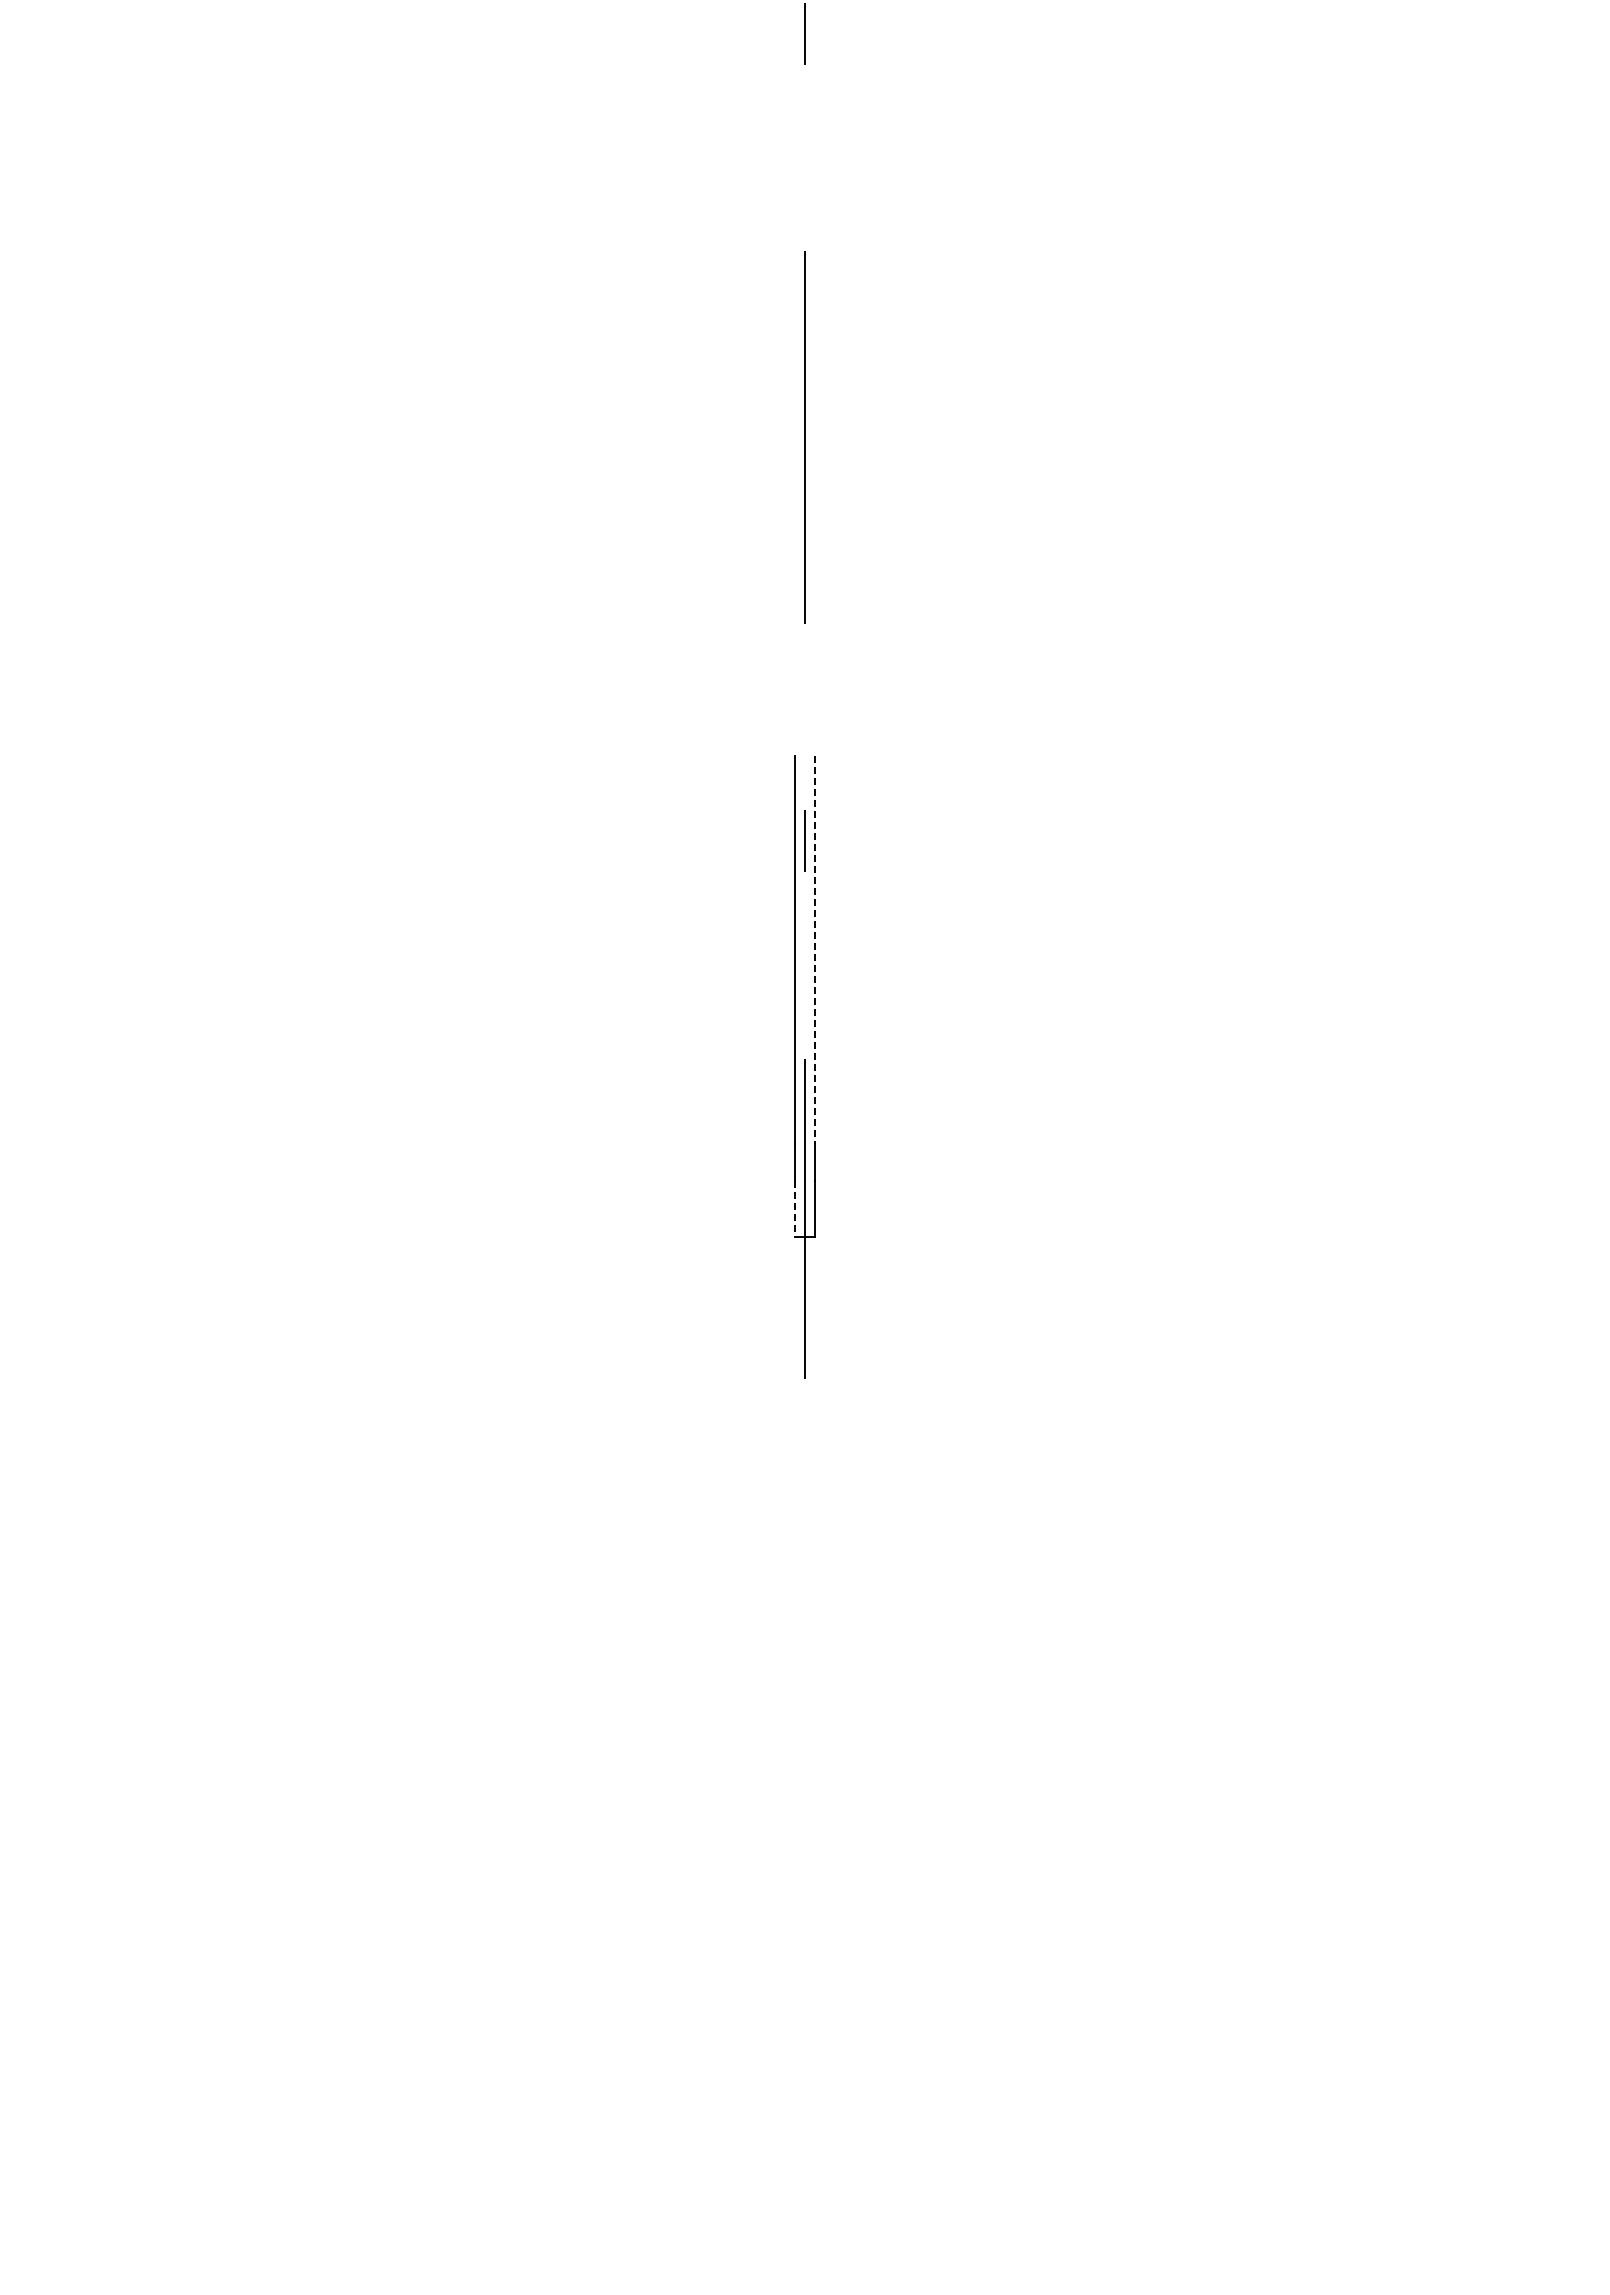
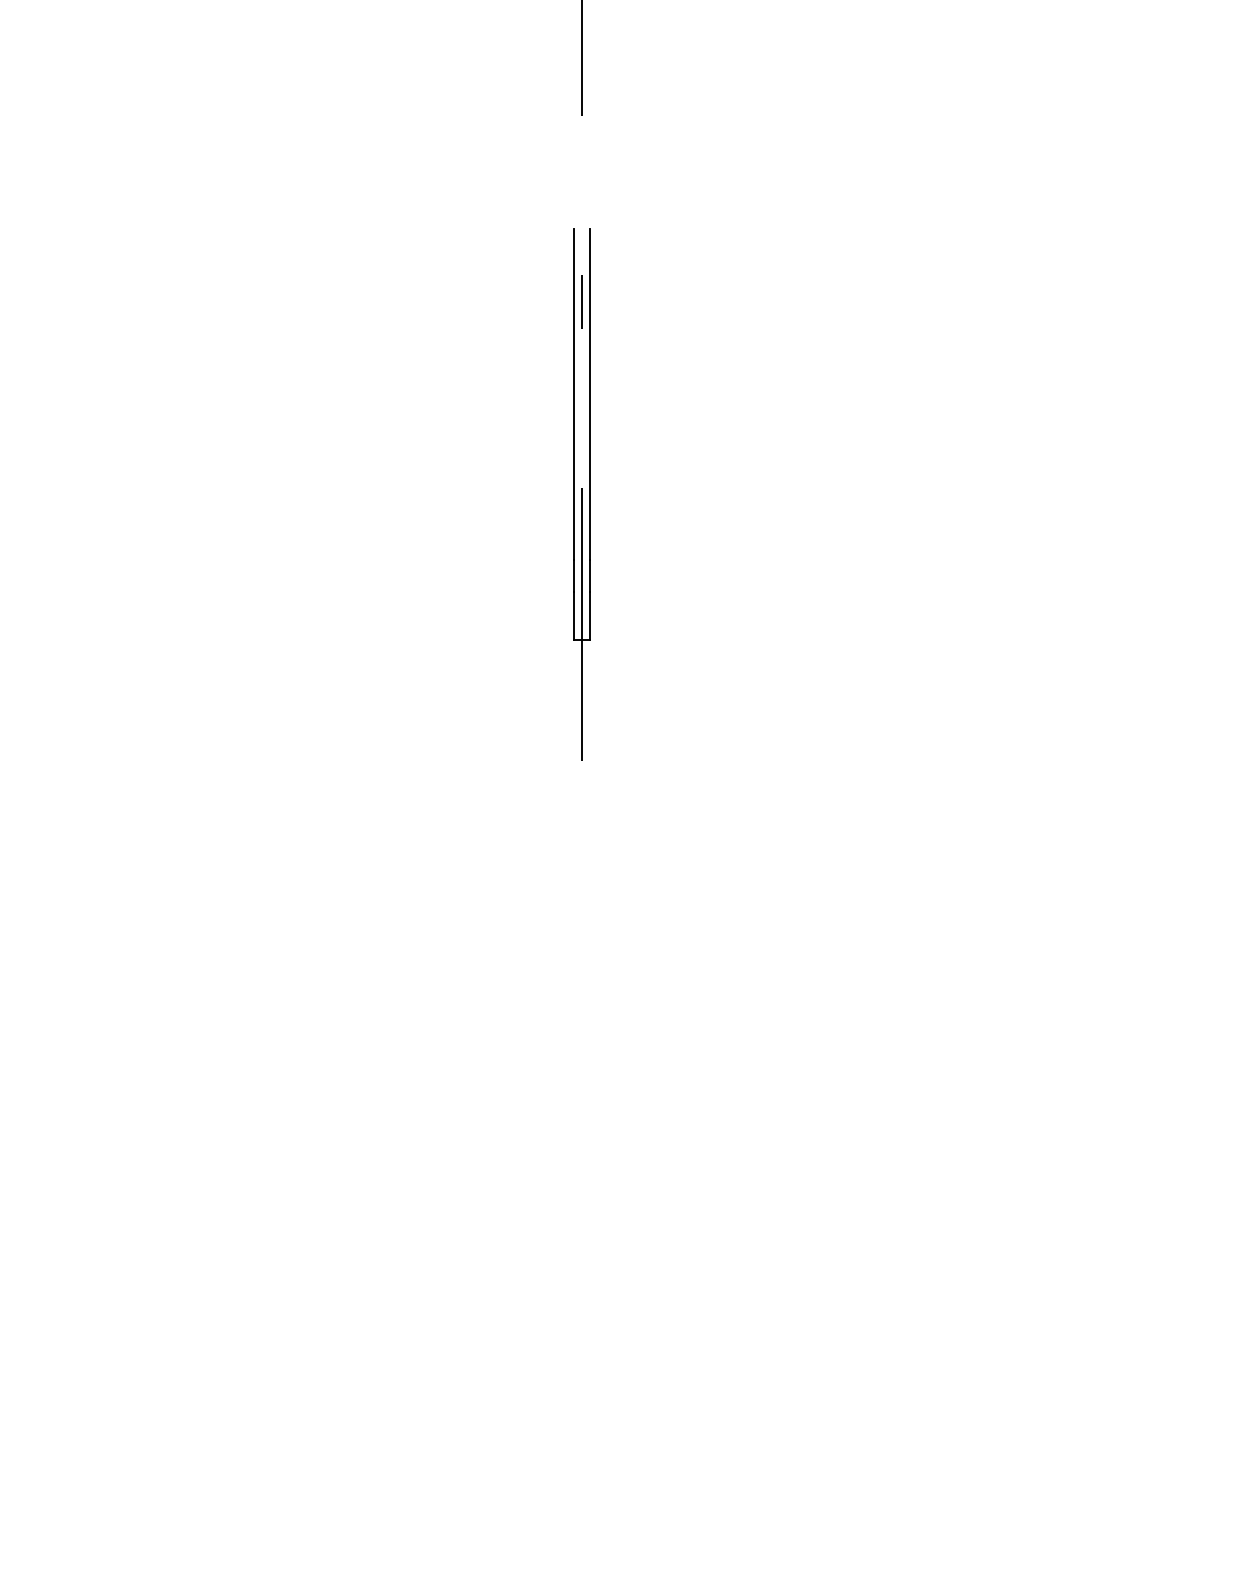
line: (814, 949) -> (590, 394), dashed -> solid
line: (795, 1209) -> (573, 616), dashed -> solid

